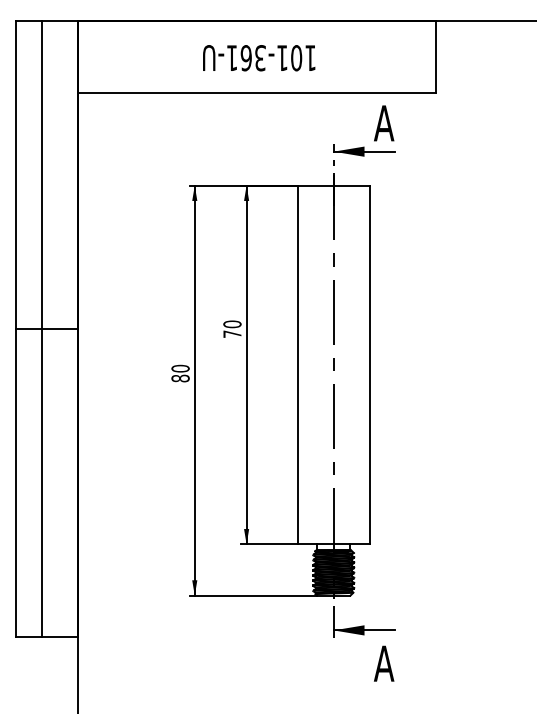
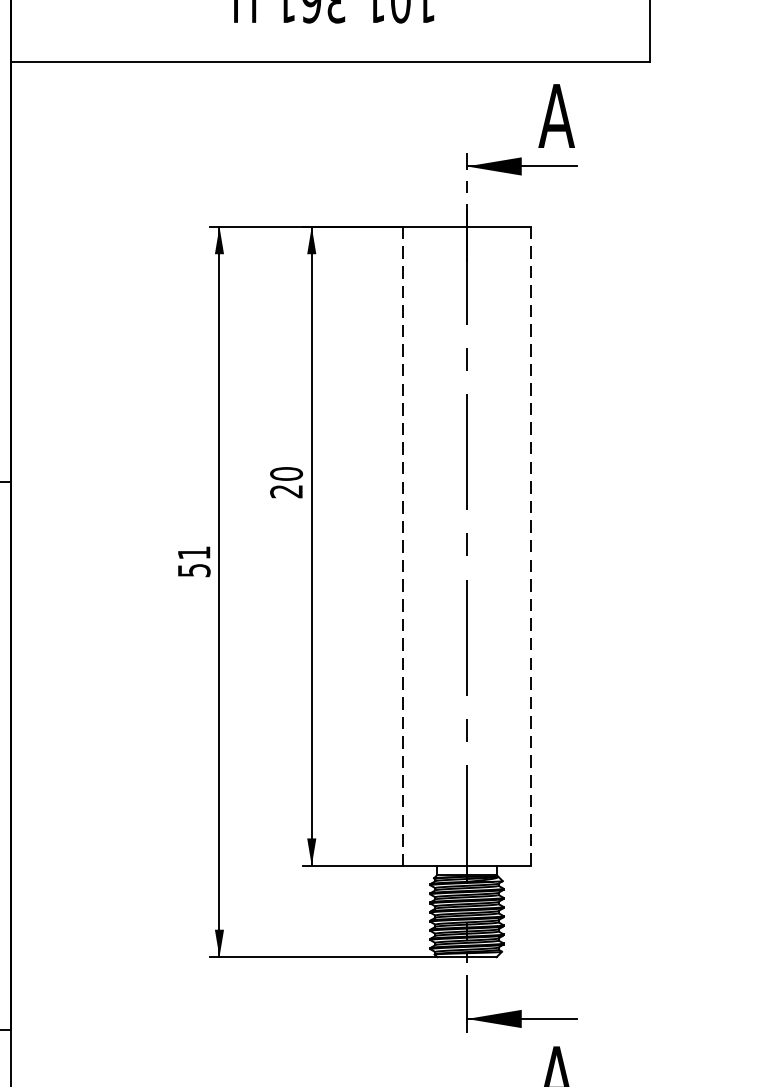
text: (232, 333) -> (286, 490), 70 -> 20
line: (369, 364) -> (530, 545), solid -> dashed
line: (297, 365) -> (402, 547), solid -> dashed
text: (180, 373) -> (194, 561), 80 -> 51

